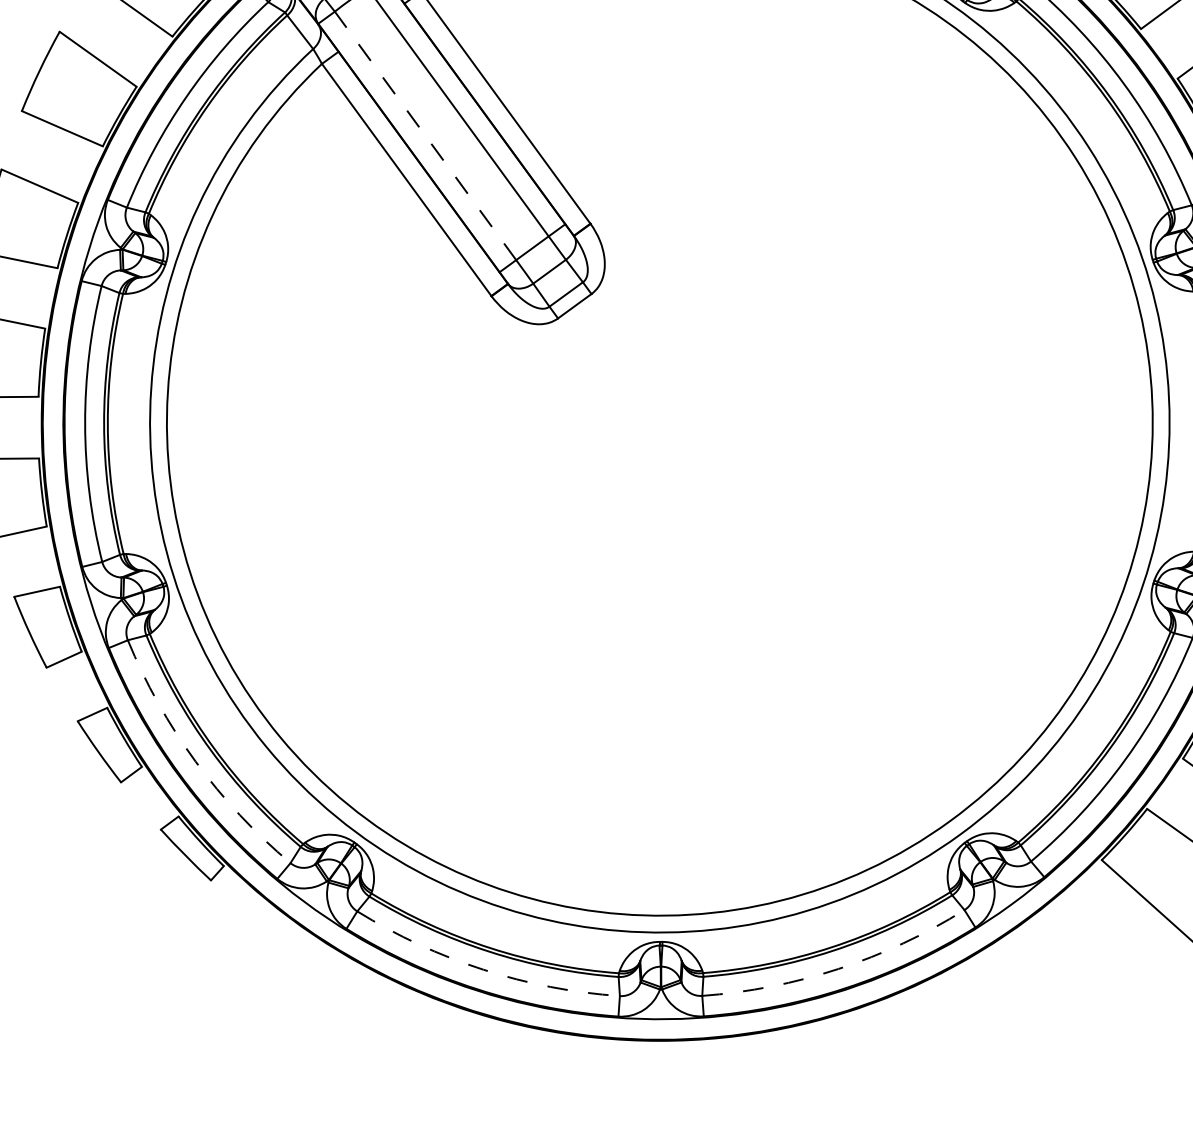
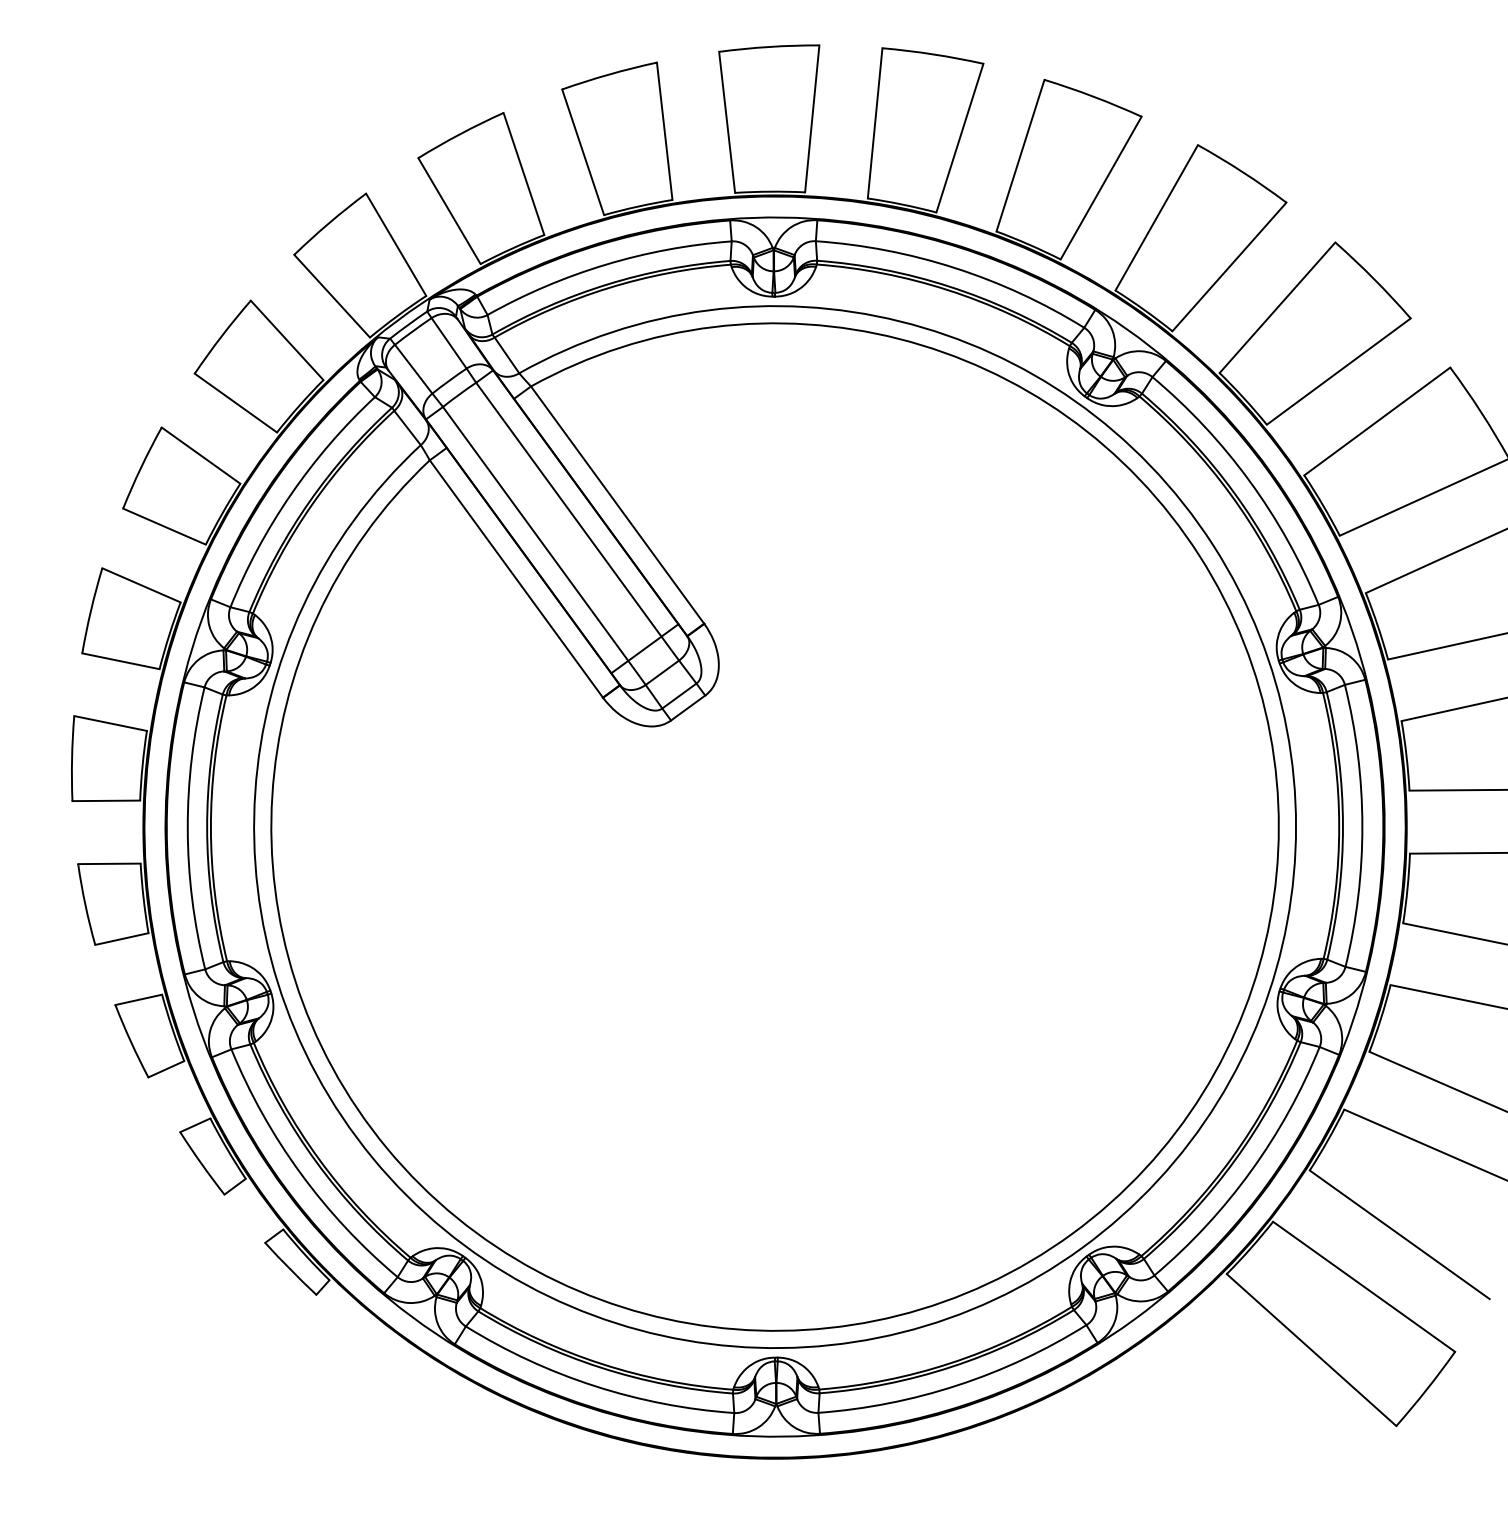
line: (425, 135) -> (535, 533), dashed -> solid
arc: (195, 761) -> (300, 1173), dashed -> solid
arc: (838, 969) -> (957, 1385), dashed -> solid
arc: (483, 970) -> (594, 1386), dashed -> solid

